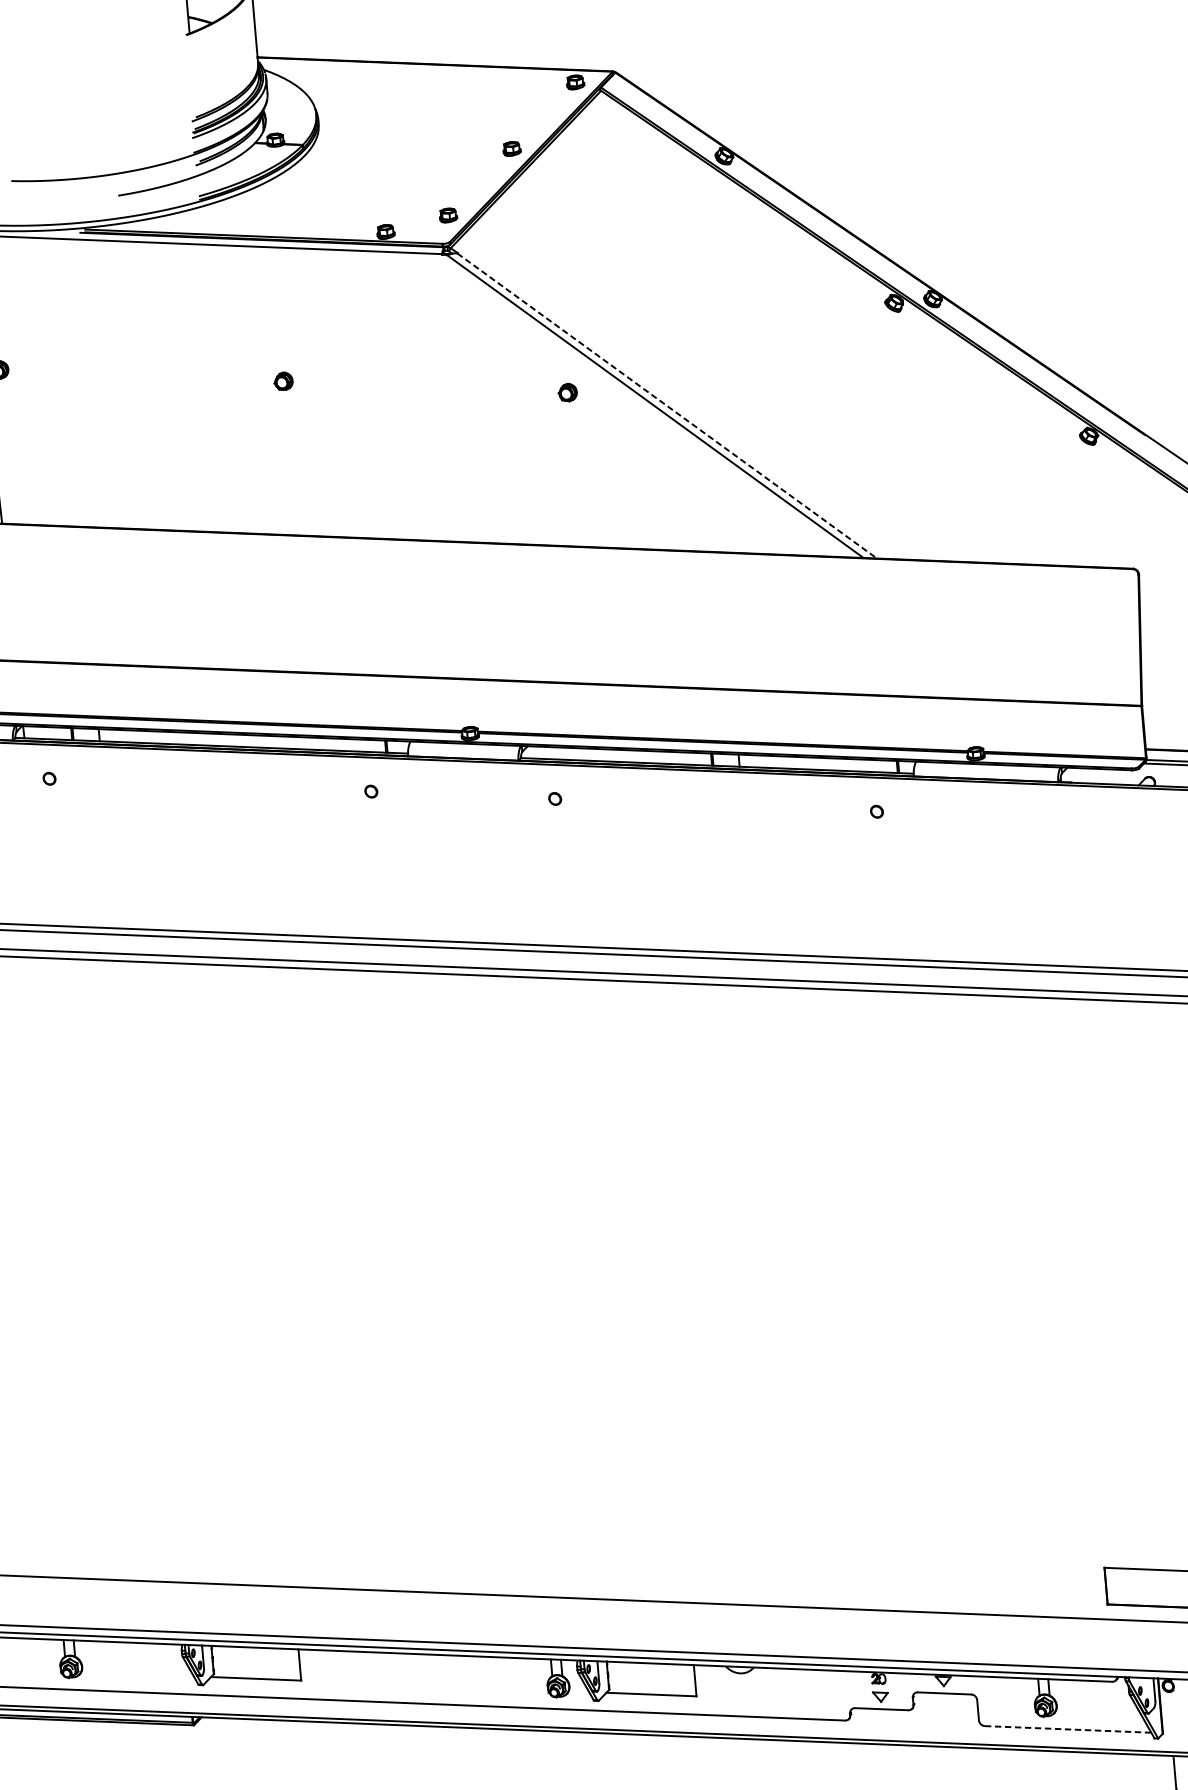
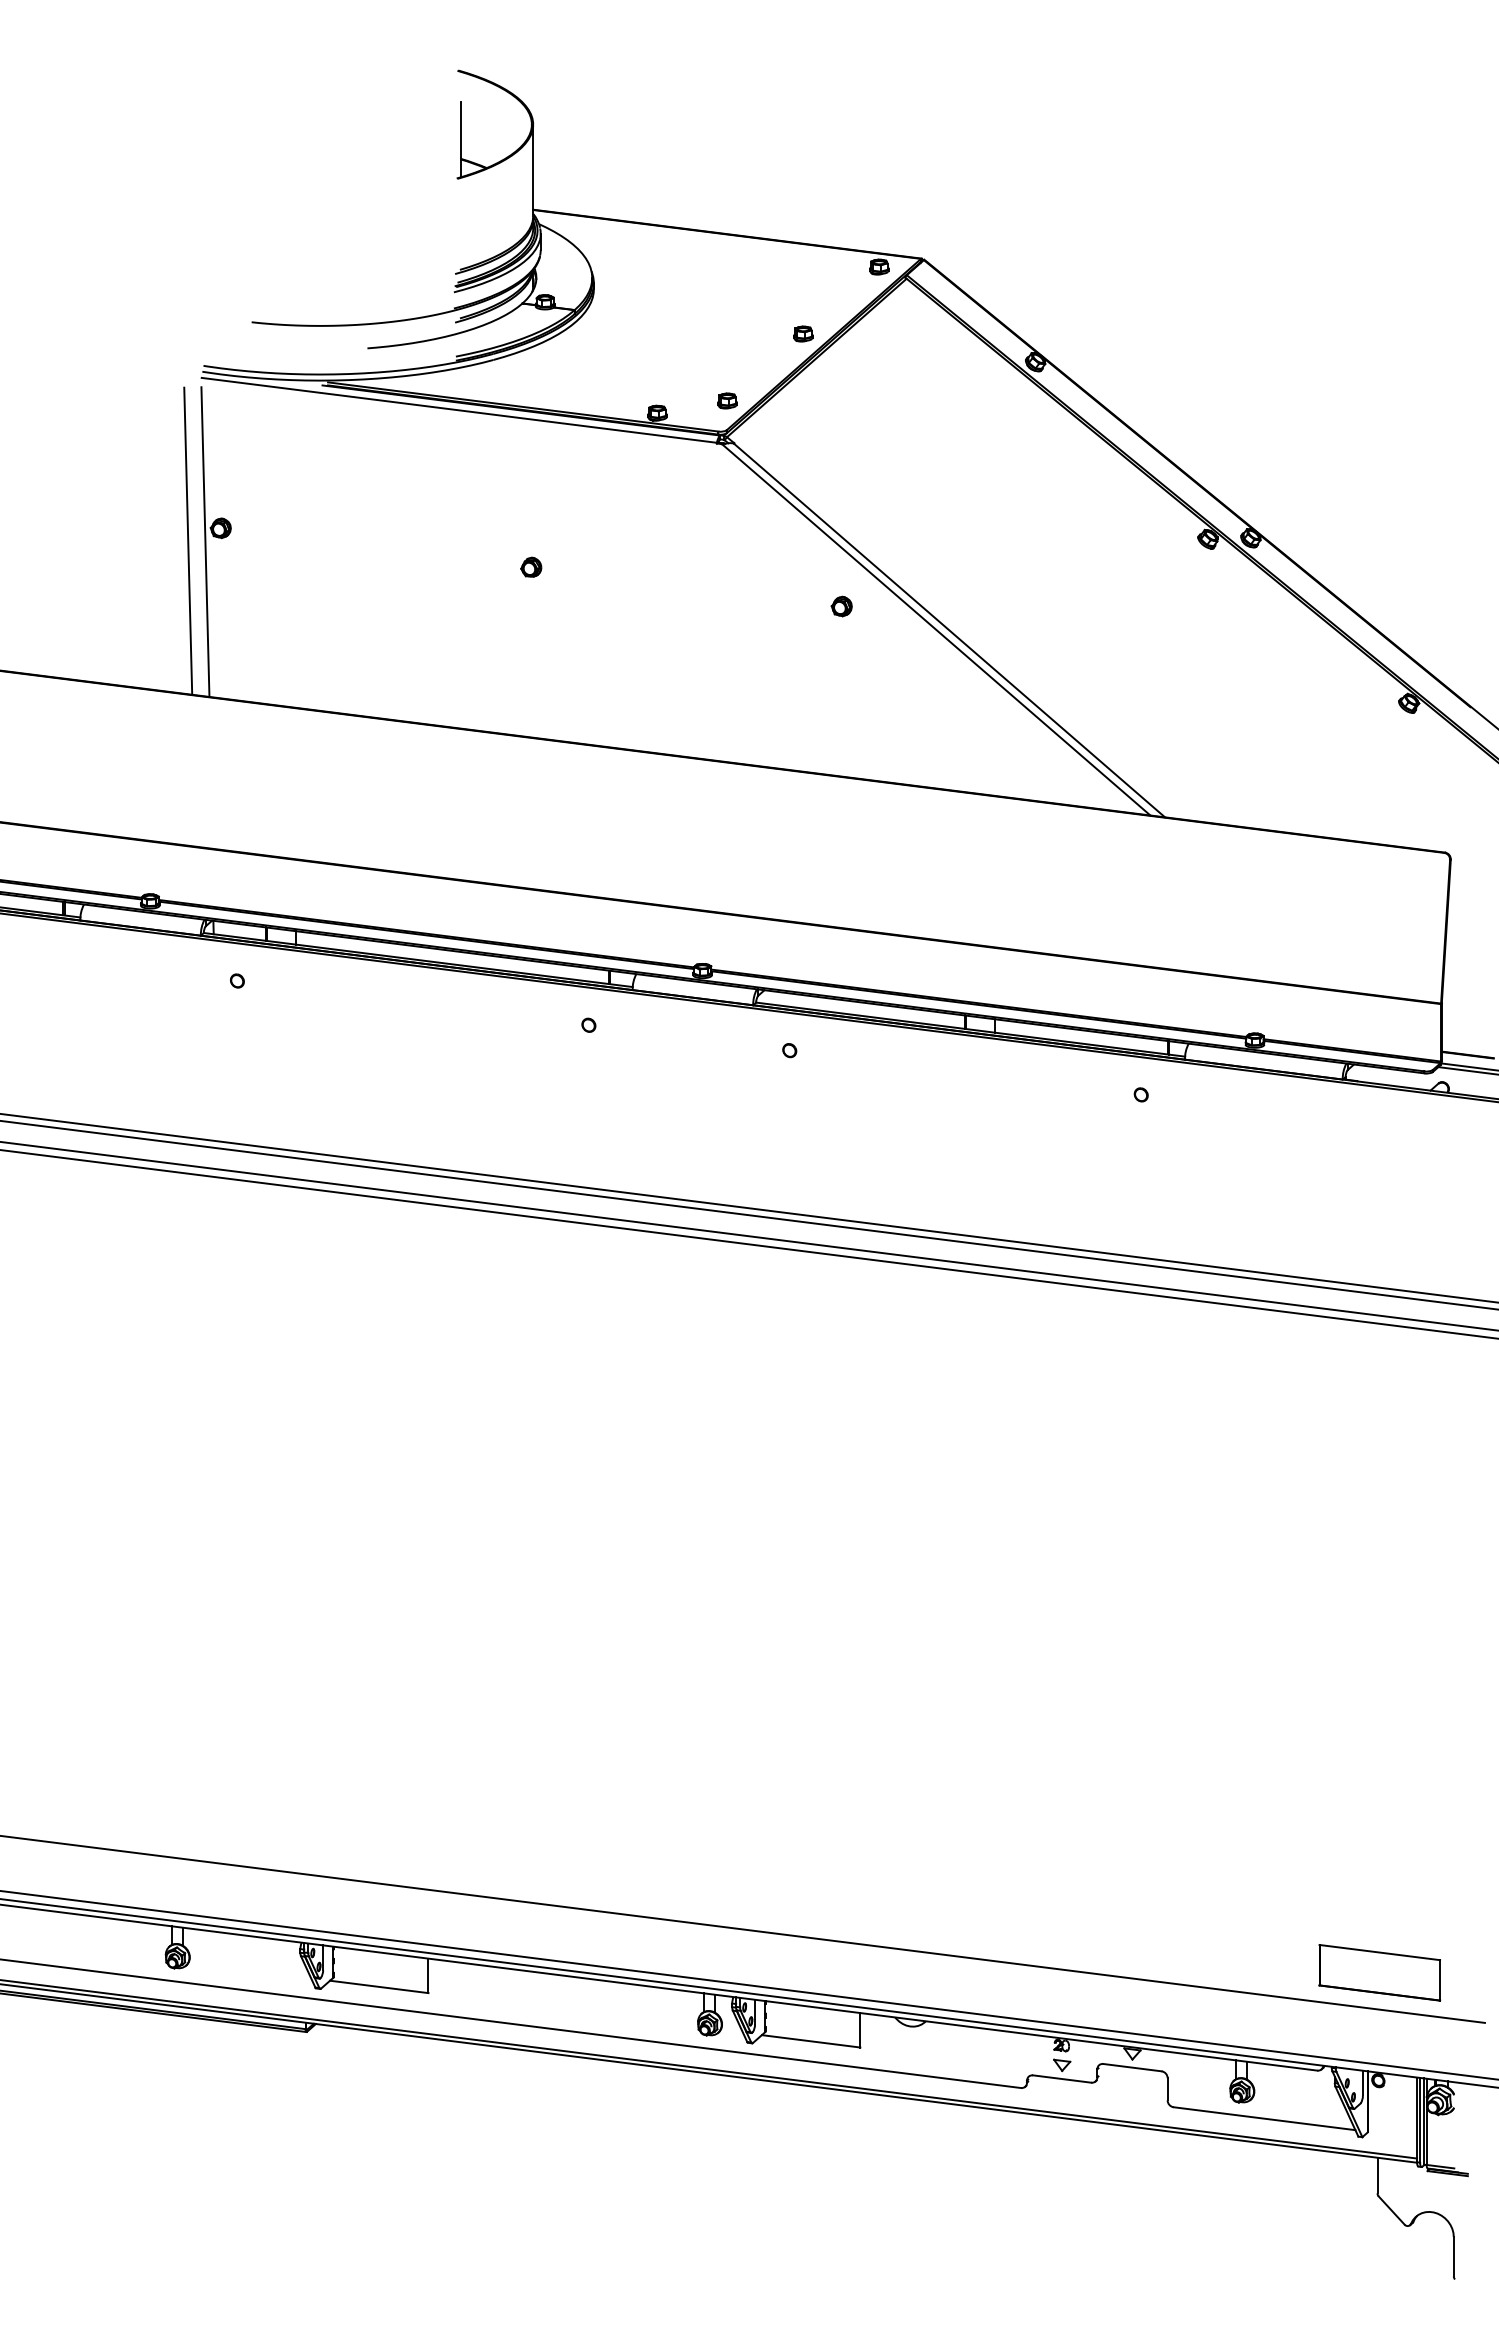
line: (667, 406) -> (949, 630), dashed -> solid
line: (1068, 1729) -> (1264, 2118), dashed -> solid

